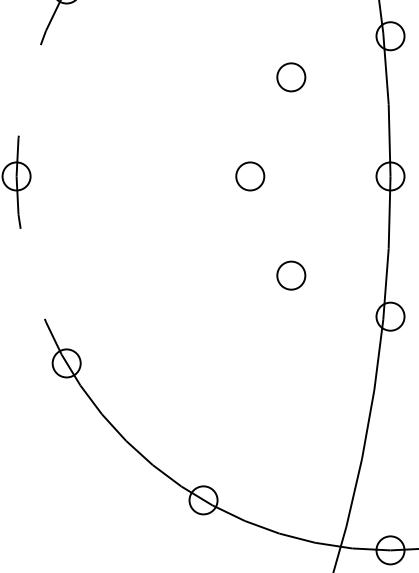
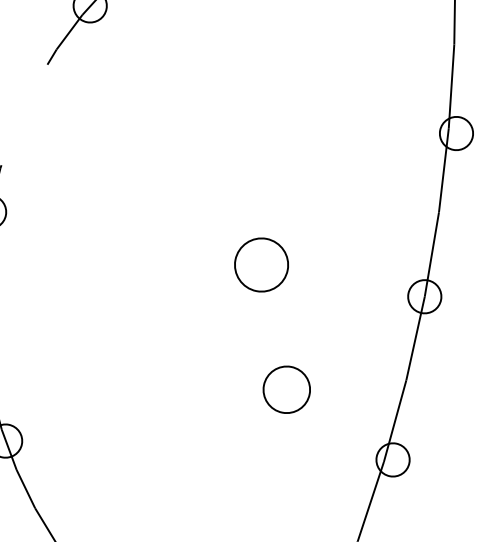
circle: (291, 77) -> (331, 159), removed
circle: (250, 176) -> (261, 265), size x1.6
circle: (291, 275) -> (287, 389), size x1.4

